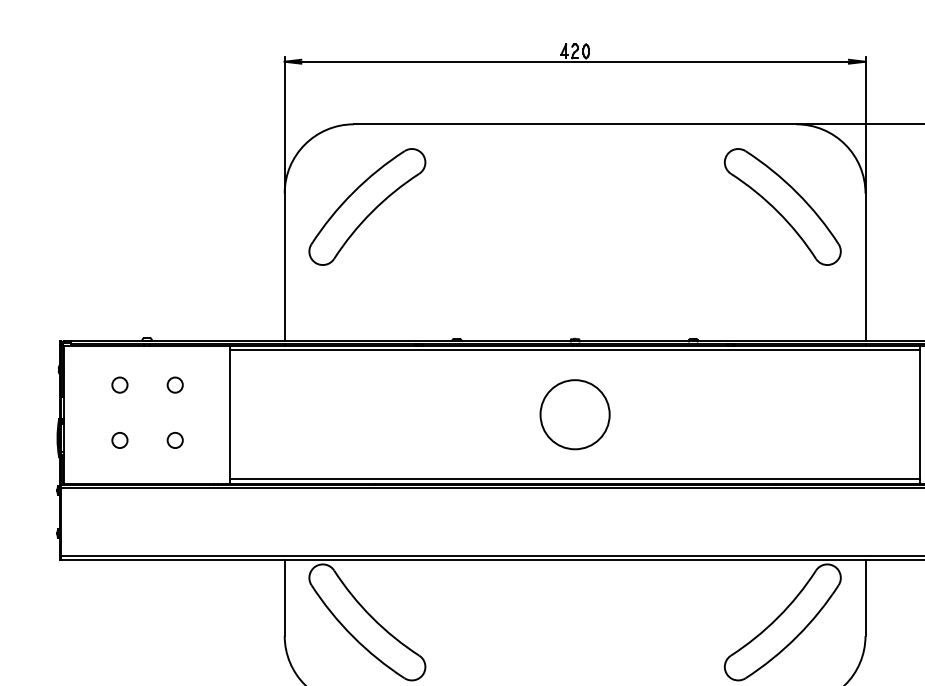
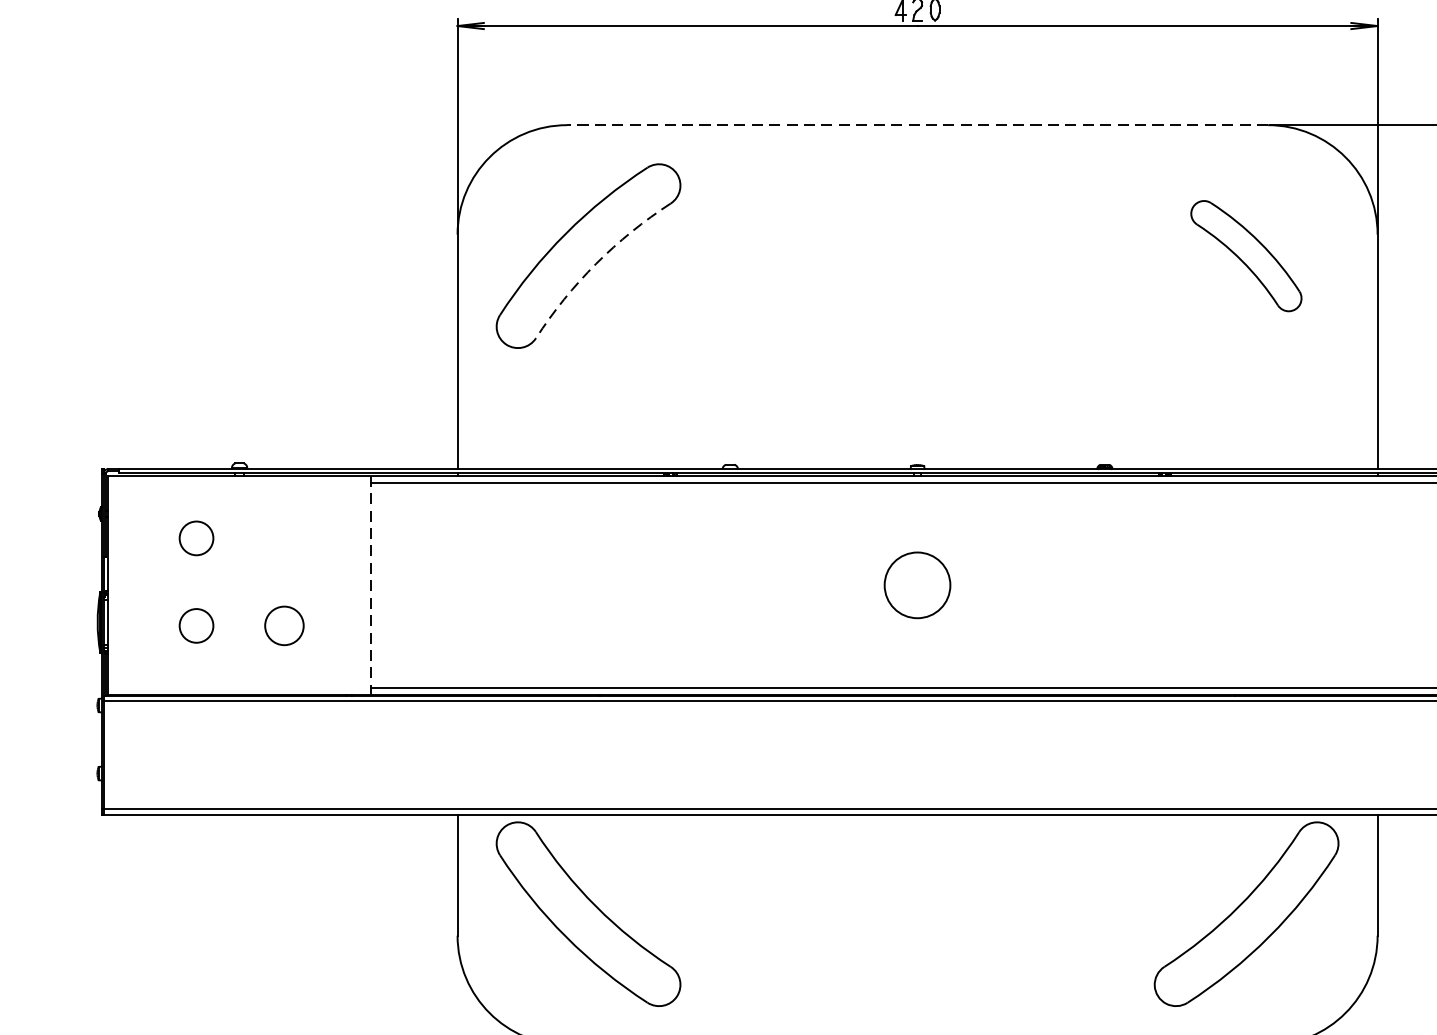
line: (574, 124) -> (916, 125), solid -> dashed
part: (782, 206) -> (1246, 255), size x0.6
arc: (372, 211) -> (596, 263), solid -> dashed
circle: (119, 384) -> (195, 537), size x1.4
circle: (174, 384) -> (282, 537), removed
circle: (574, 414) -> (916, 584), size x0.6
line: (230, 415) -> (371, 586), solid -> dashed
circle: (119, 440) -> (195, 626), size x1.4
circle: (174, 440) -> (282, 626), size x1.6

